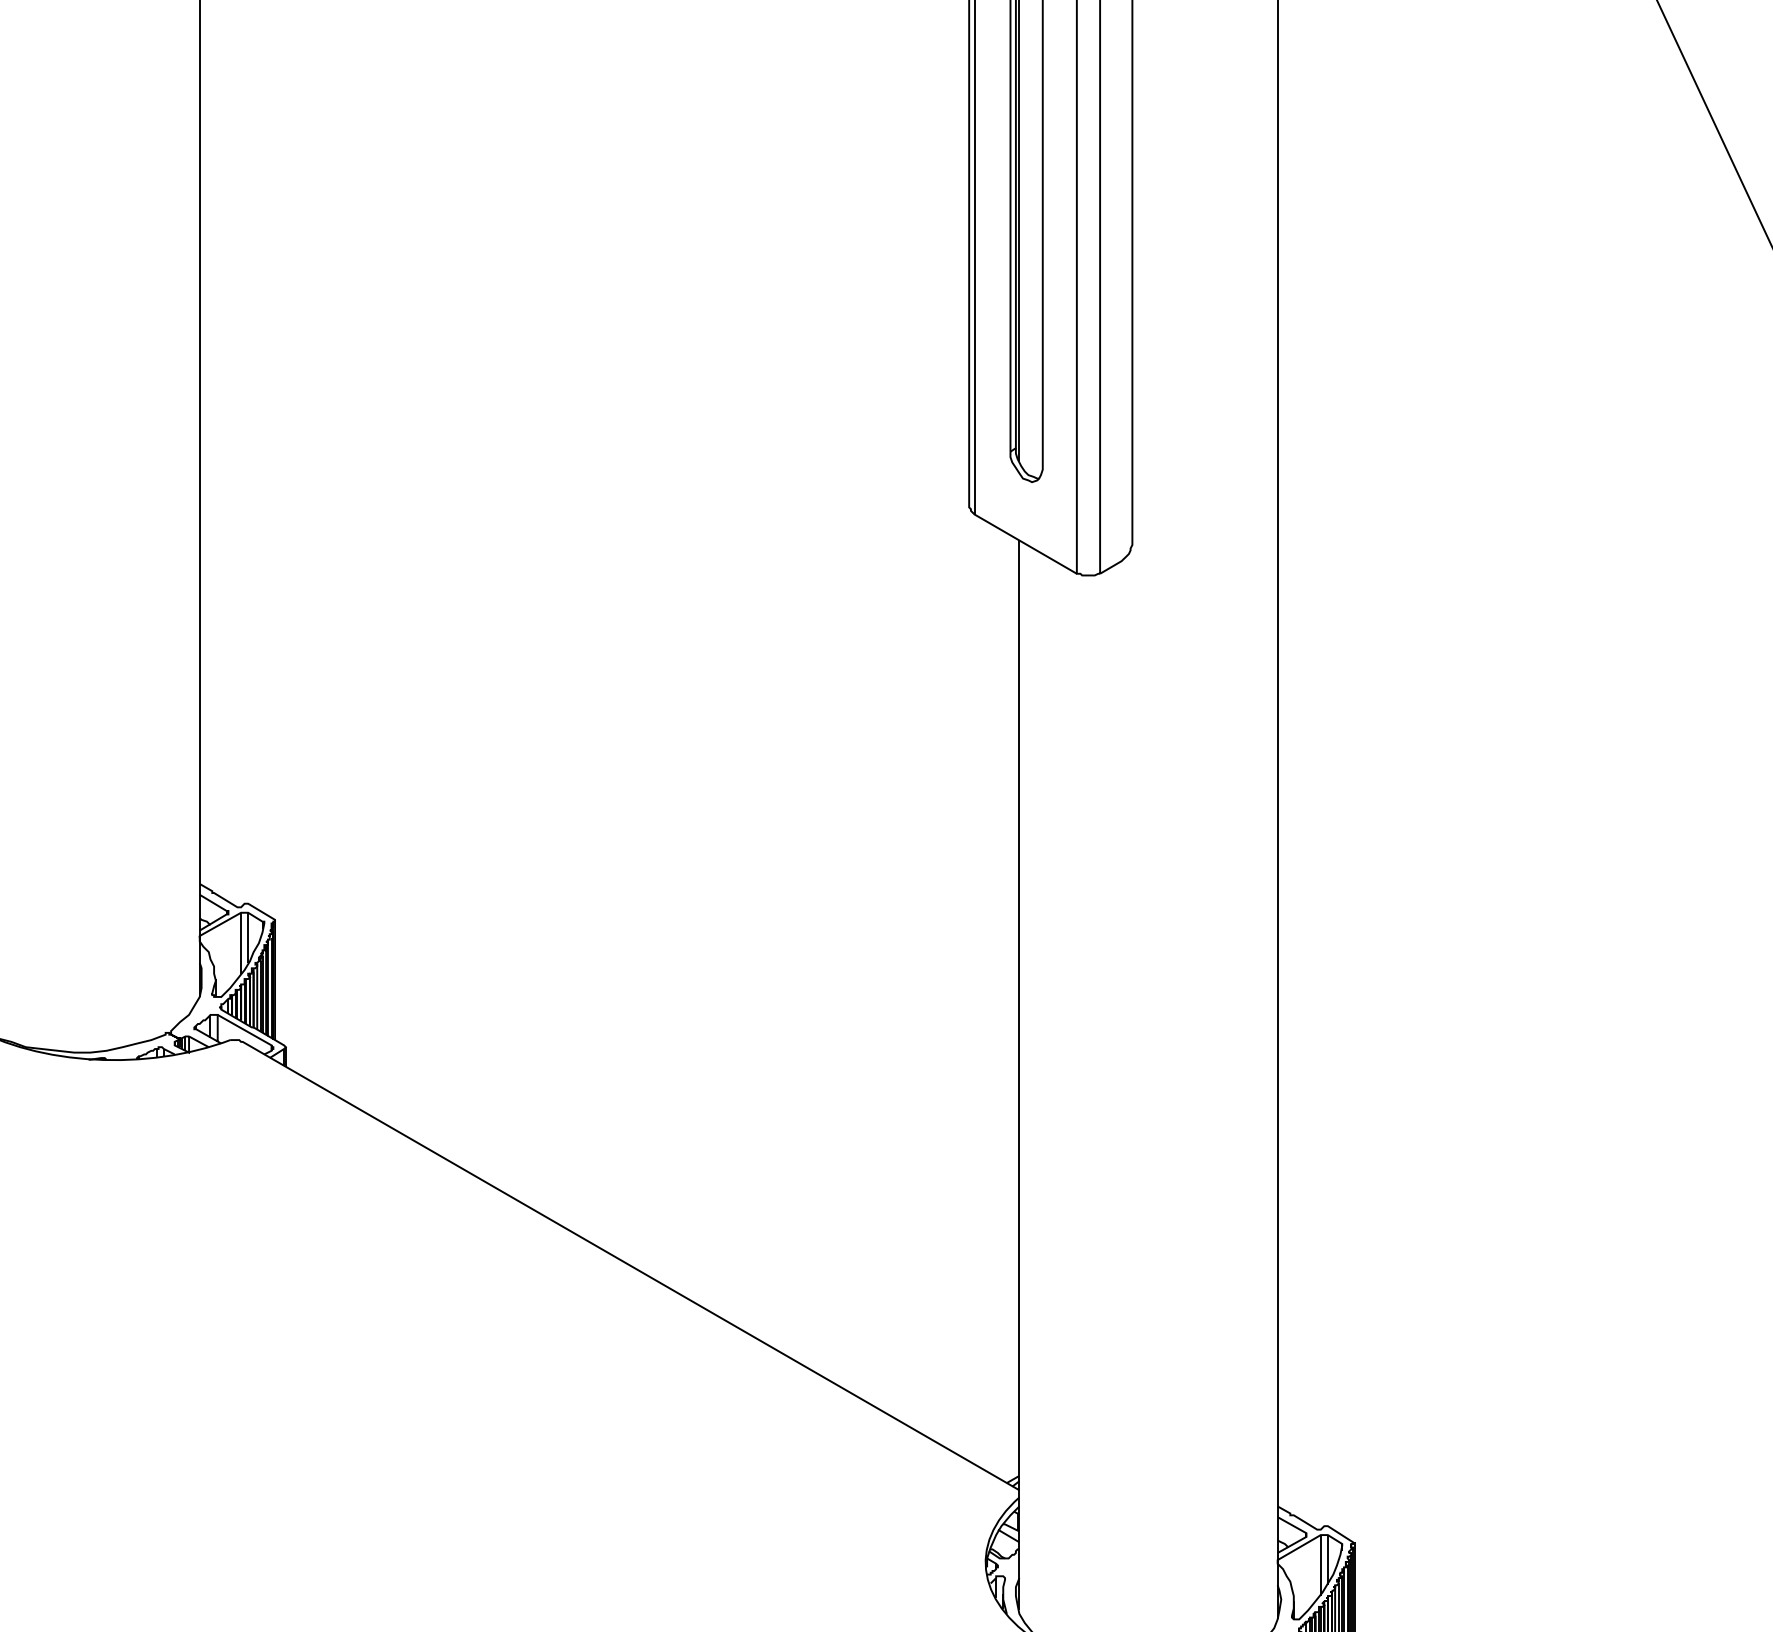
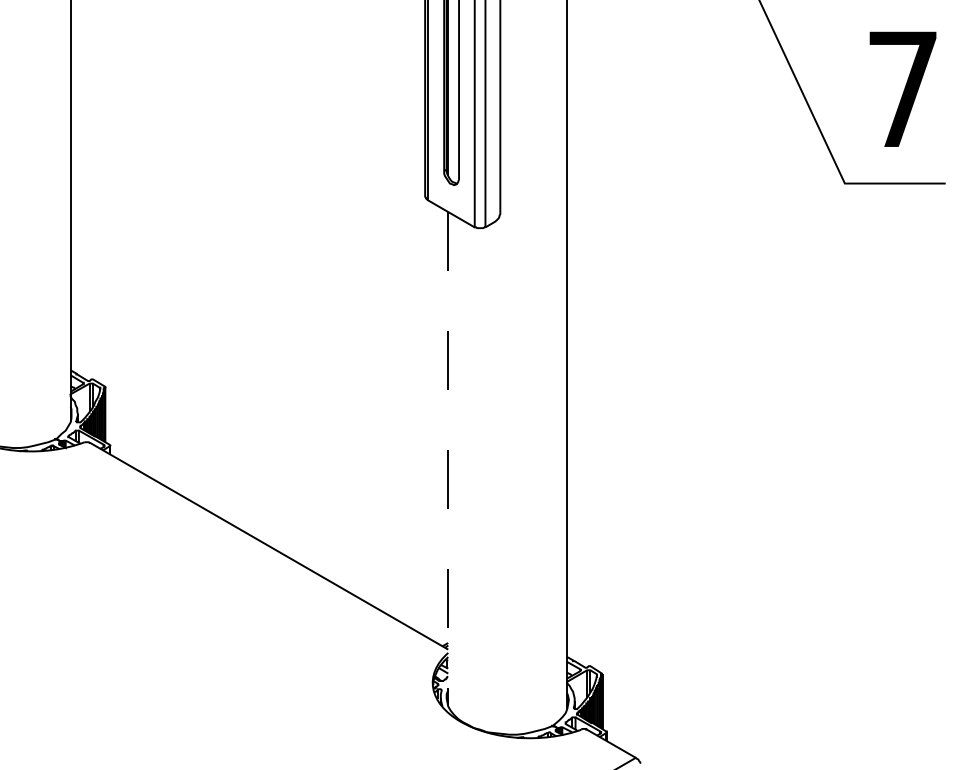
line: (1019, 1075) -> (448, 458), solid -> dashed

